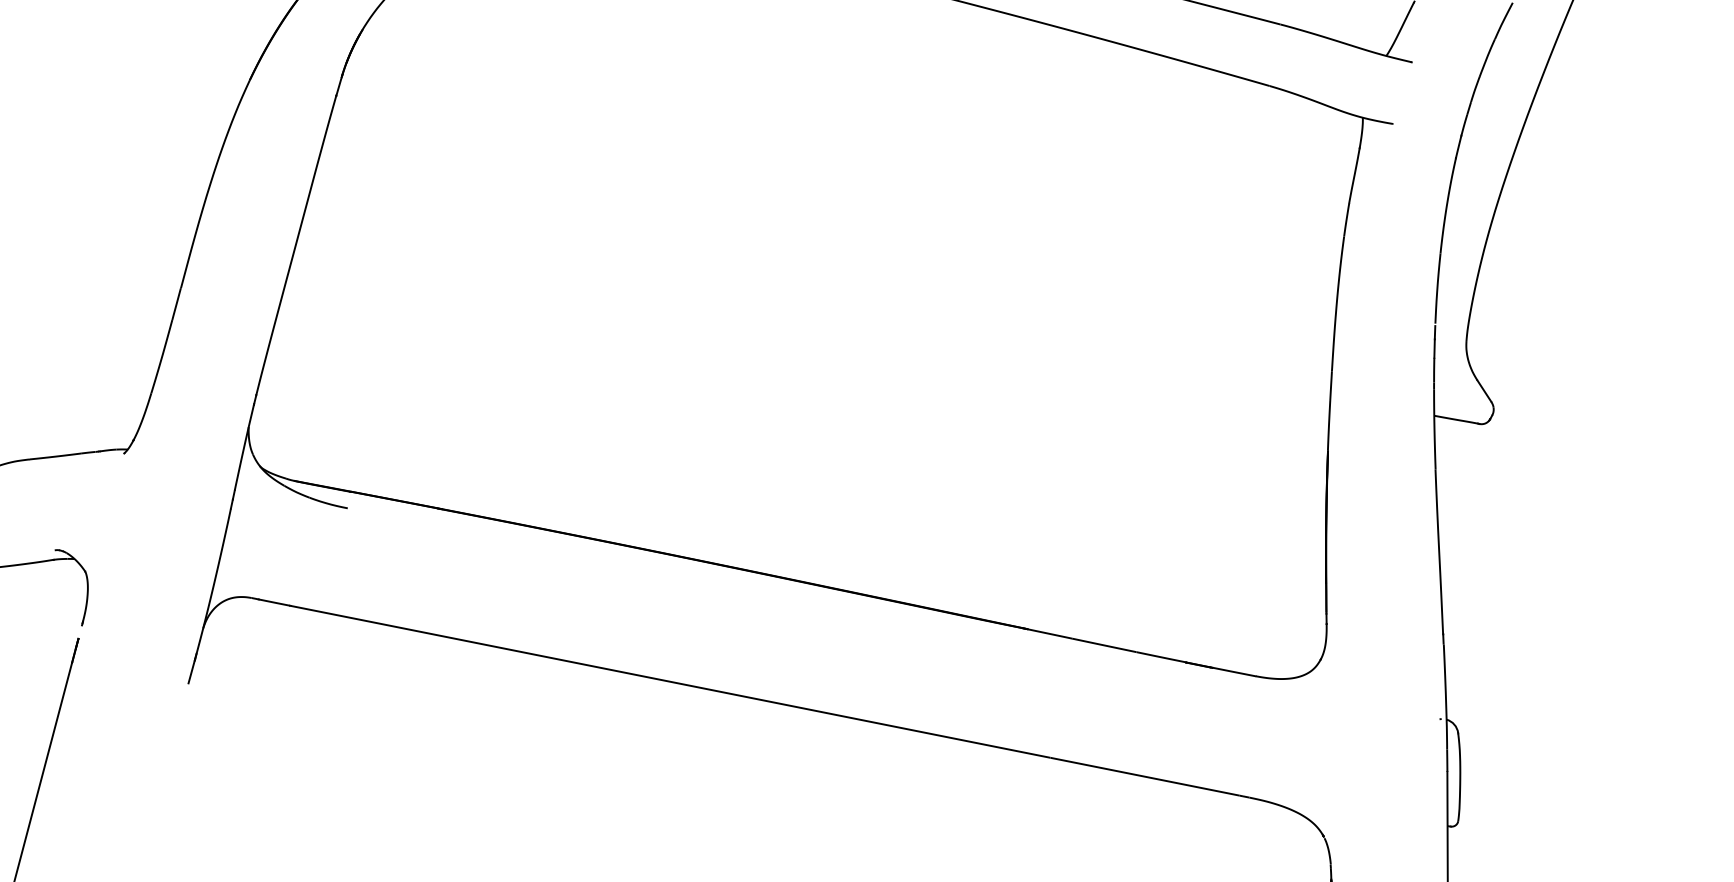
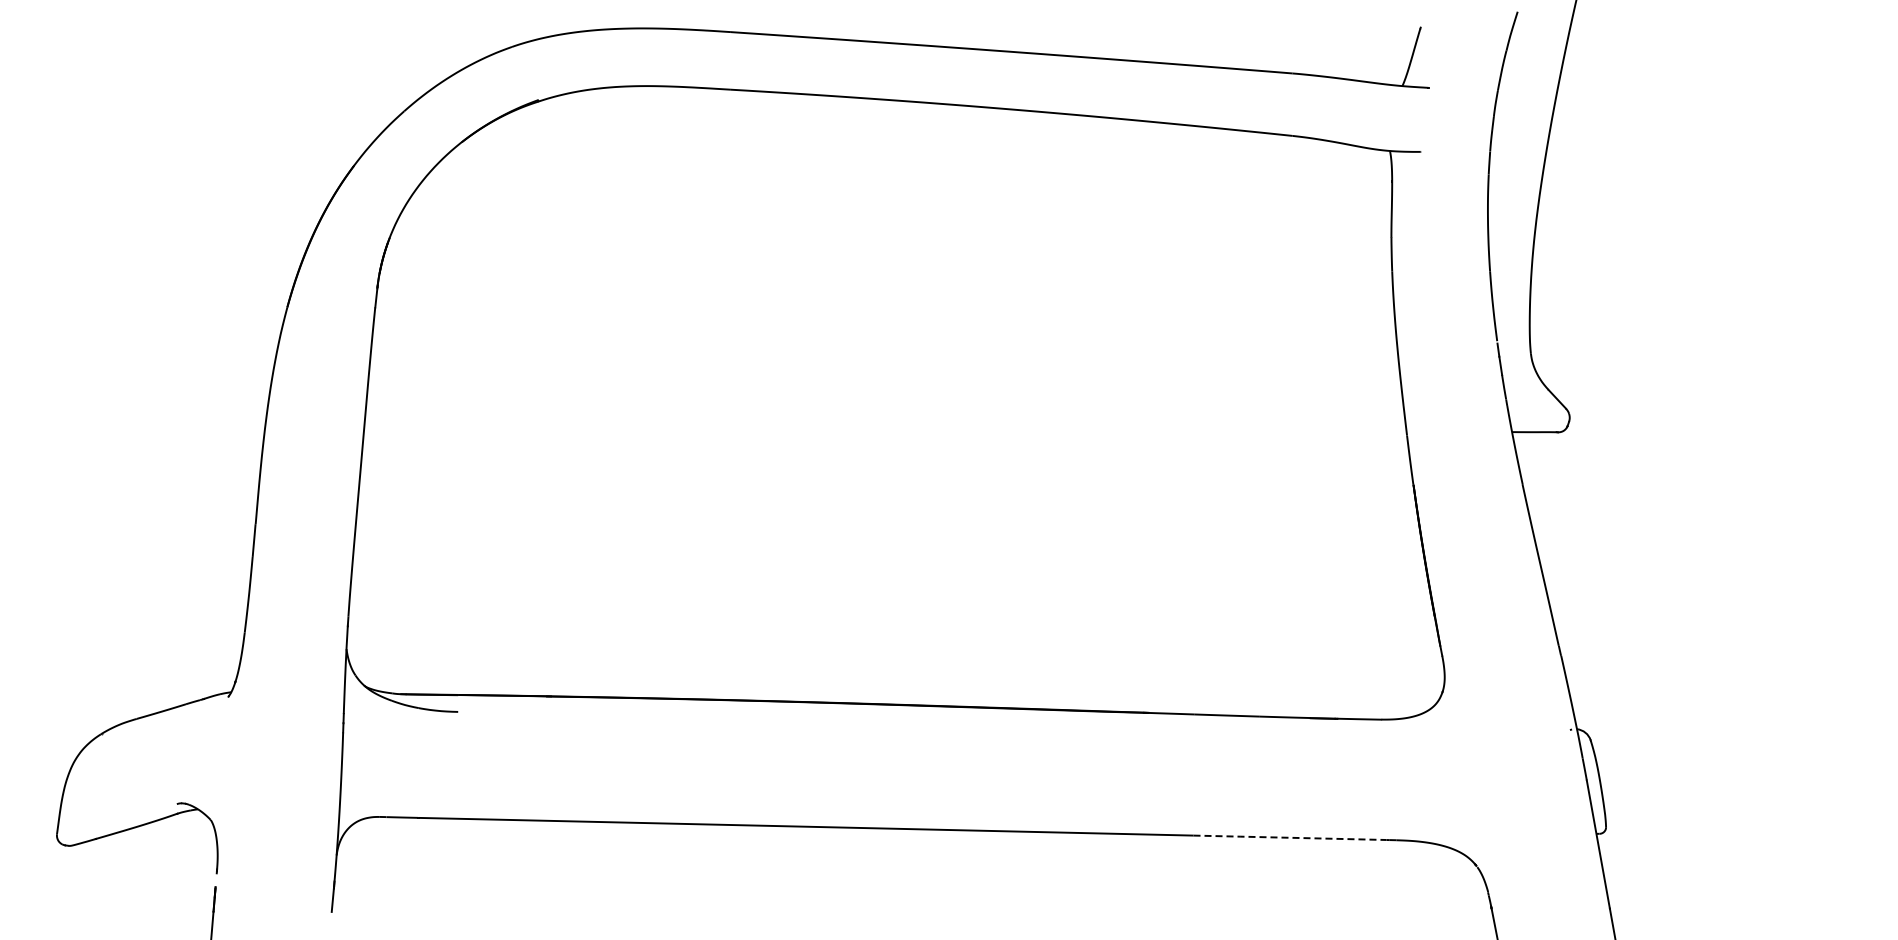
line: (1144, 776) -> (1289, 837), solid -> dashed

